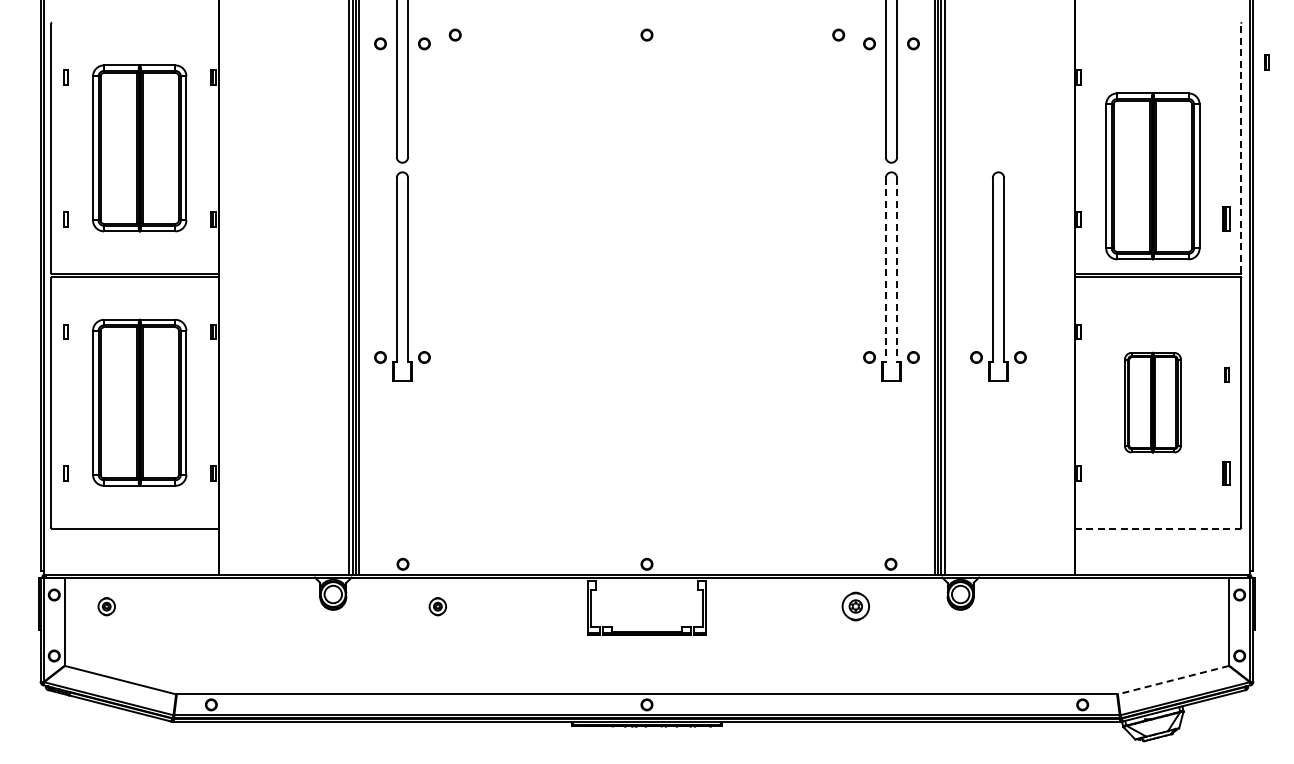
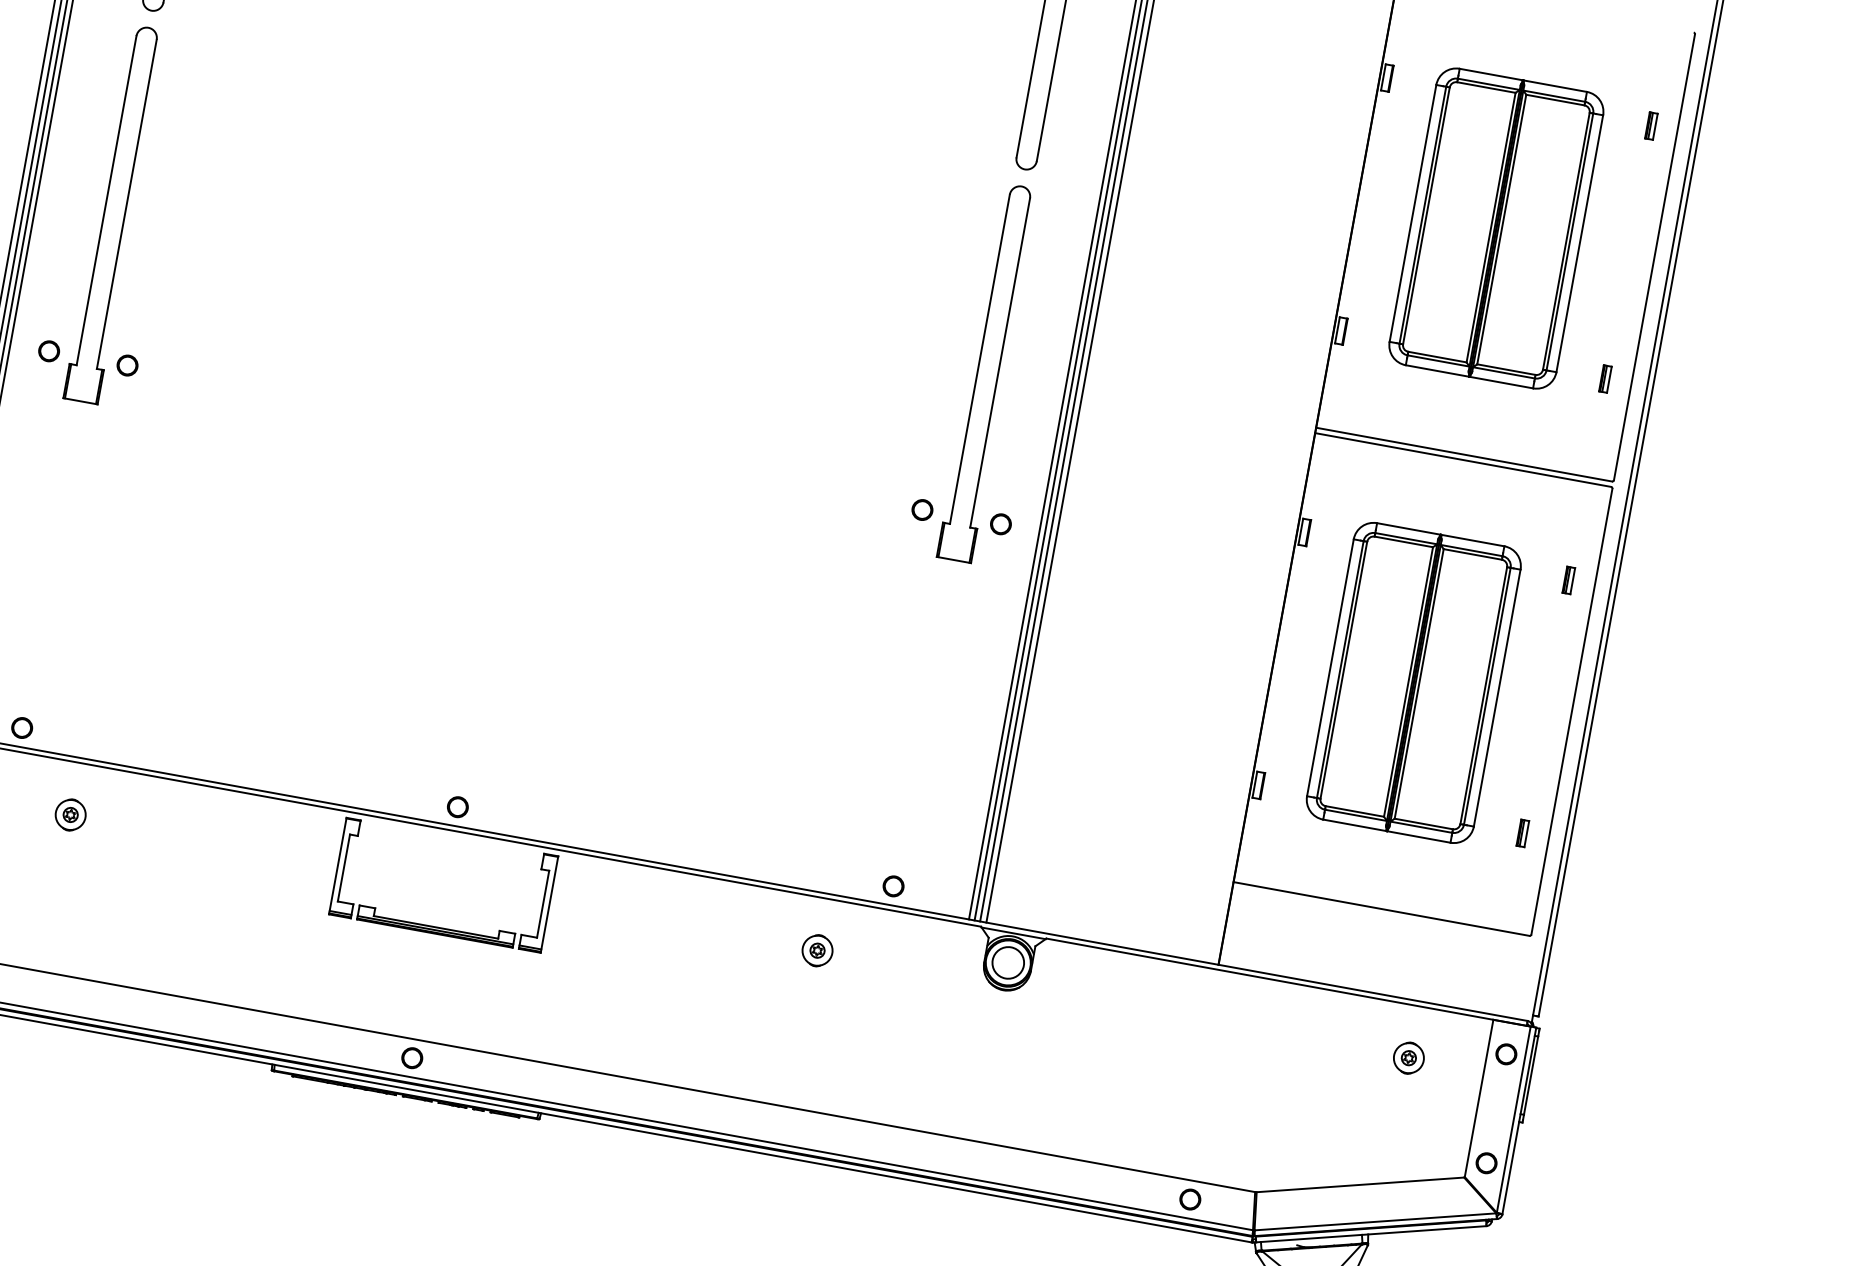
part: (1266, 62) -> (1650, 125), moved
line: (1241, 148) -> (1654, 257), dashed -> solid
part: (1152, 176) -> (1495, 228), moved
part: (1226, 219) -> (1604, 379), size x0.62
line: (885, 270) -> (979, 359), dashed -> solid
line: (897, 270) -> (1000, 363), dashed -> solid
part: (998, 276) -> (1179, 407), removed
part: (1226, 374) -> (1568, 579), moved
part: (1152, 402) -> (1413, 682), size x1.67
part: (1226, 473) -> (1522, 833), size x0.62
line: (1157, 528) -> (1381, 908), dashed -> solid
part: (856, 606) -> (818, 950), size x0.62
part: (1187, 606) -> (1409, 1057), added
line: (1172, 680) -> (1358, 1185), dashed -> solid

